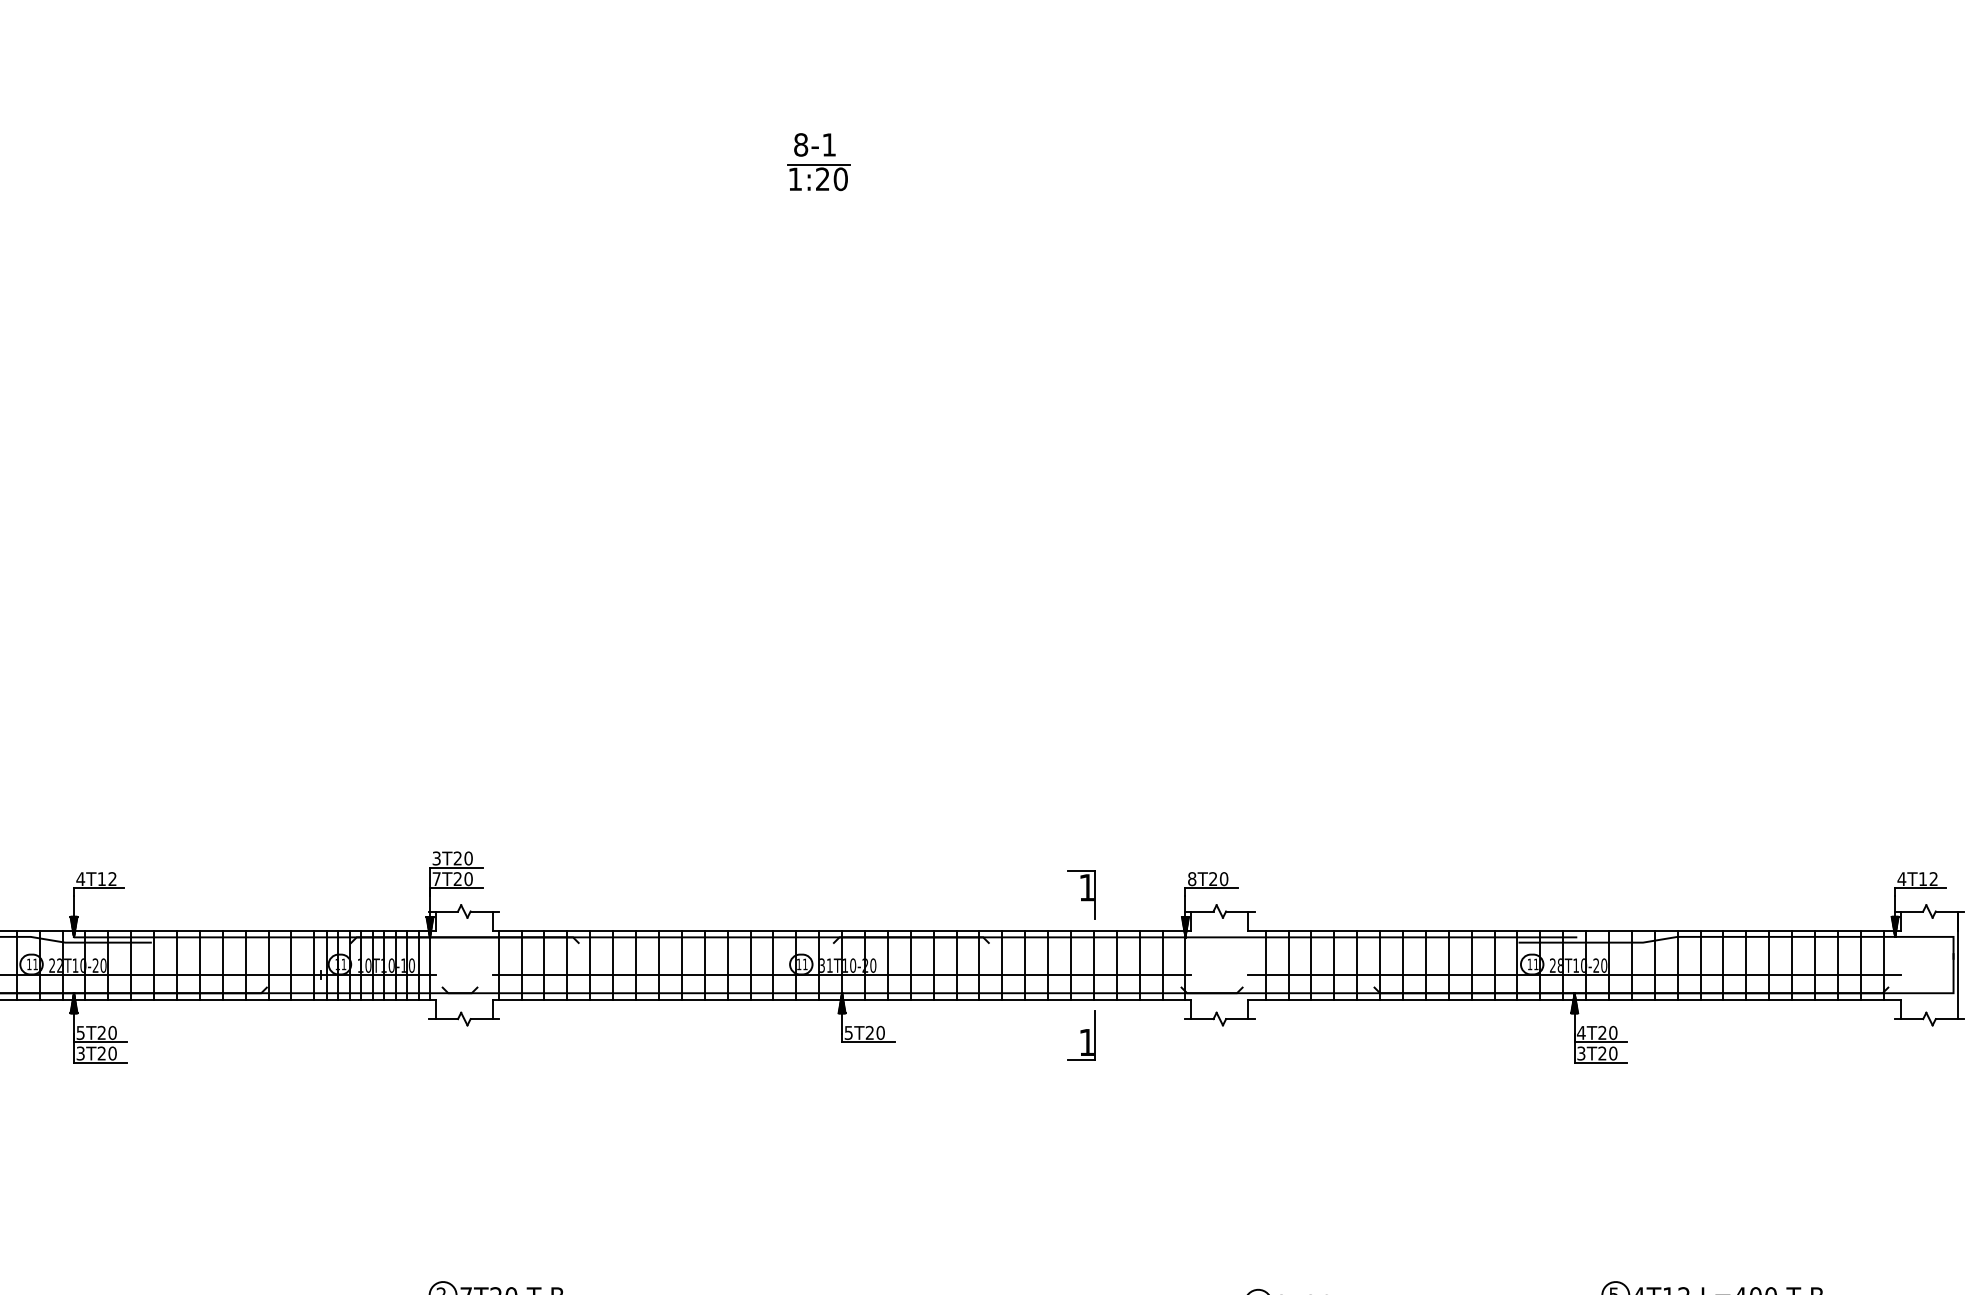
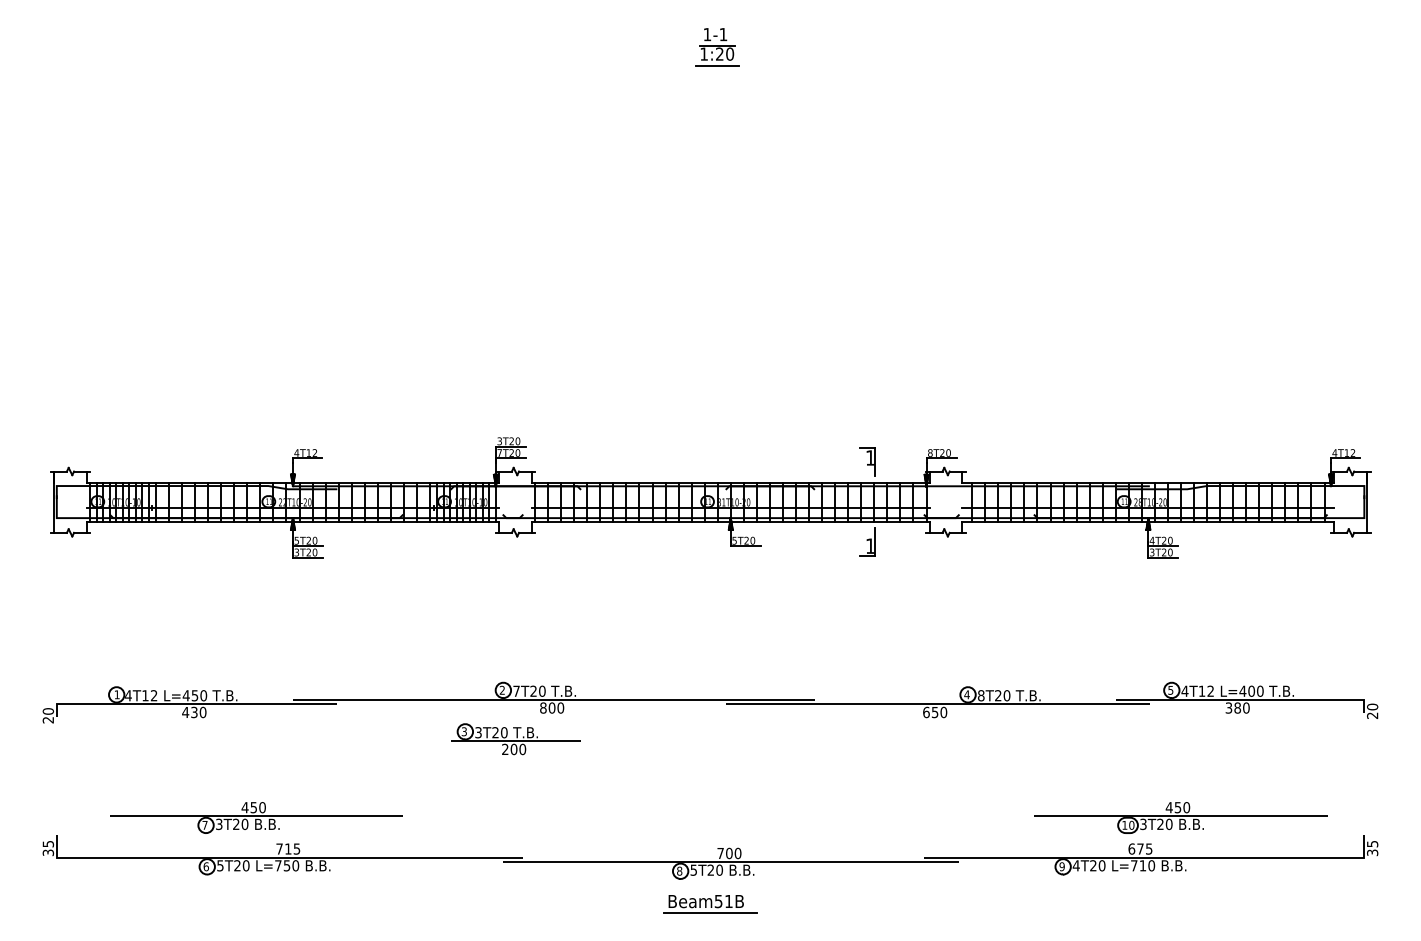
text: (801, 144) -> (707, 34), 8-1 -> 1-1
line: (818, 199) -> (717, 65), added

